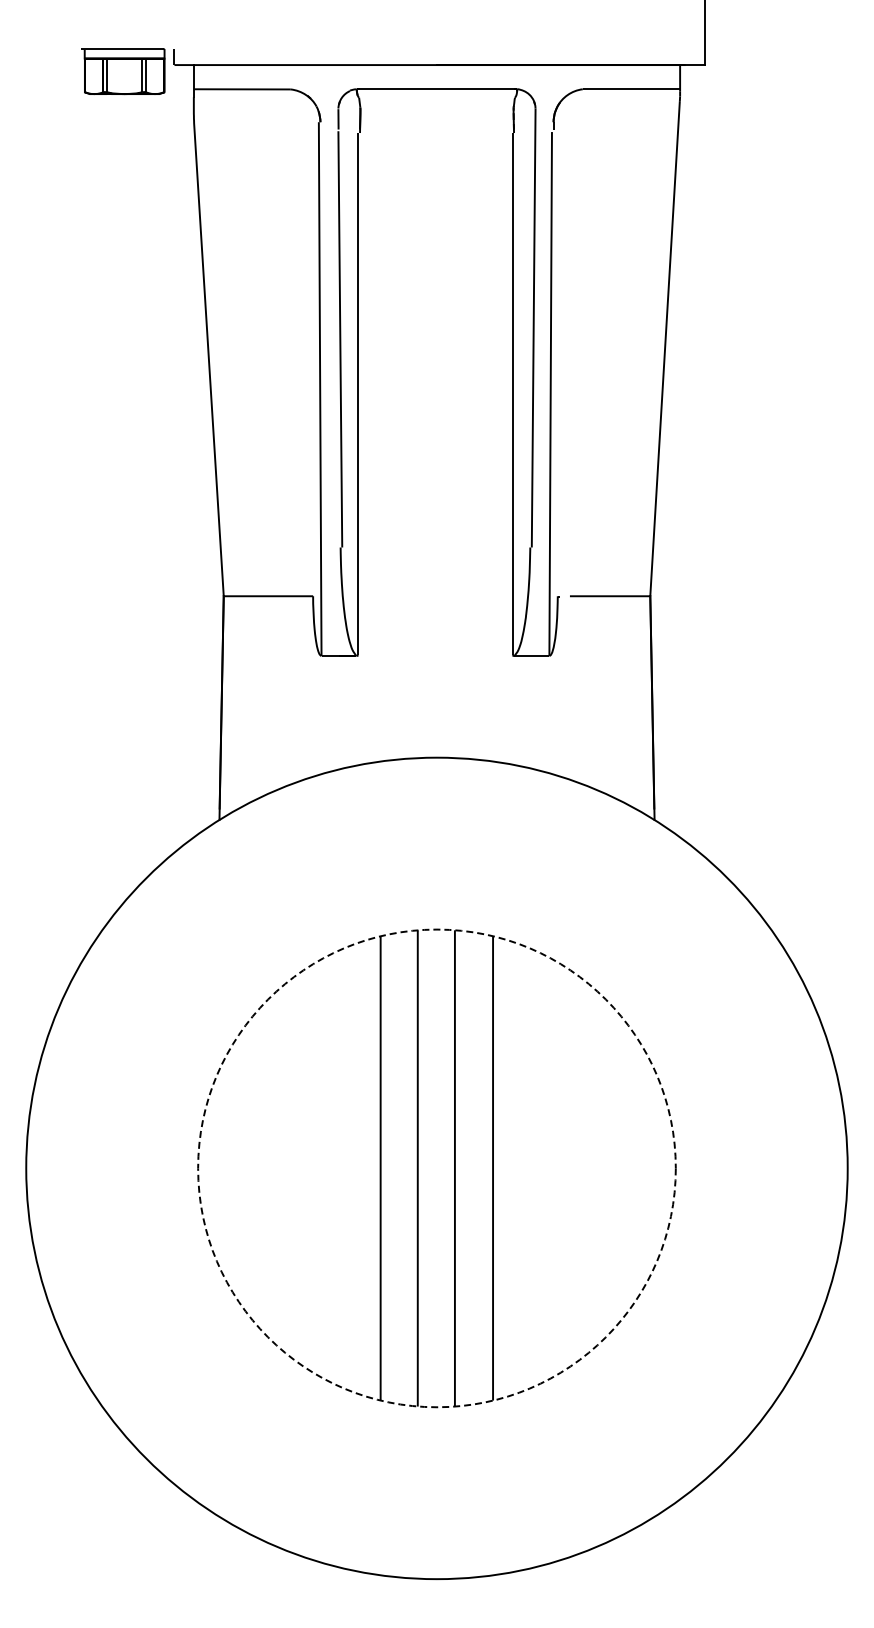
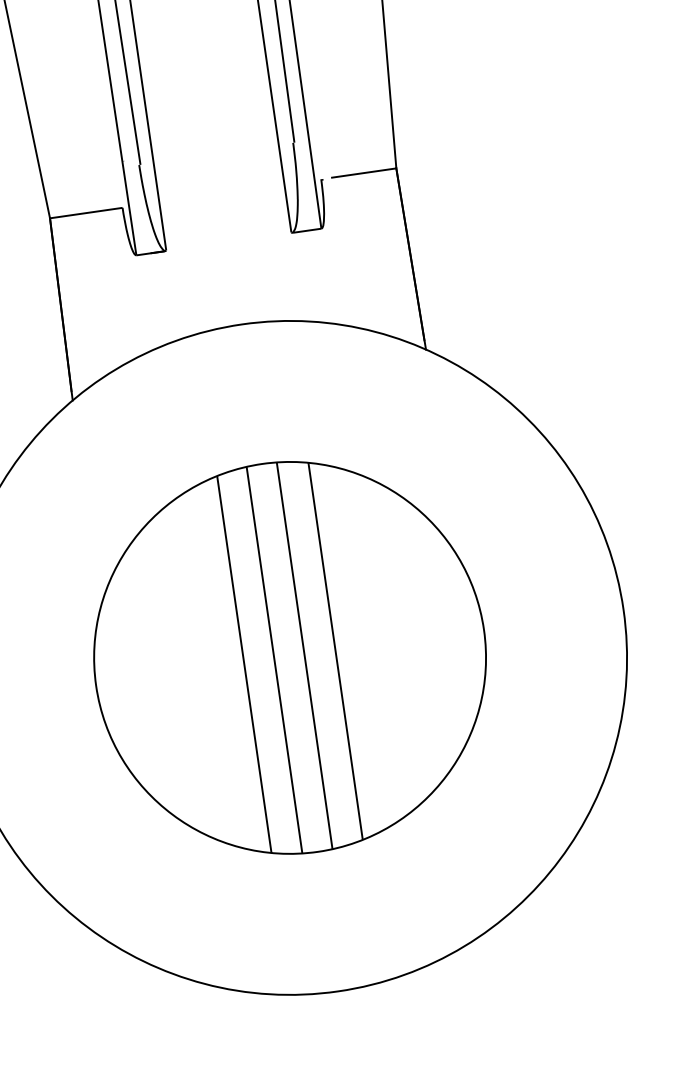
circle: (436, 1168) -> (289, 658), dashed -> solid

